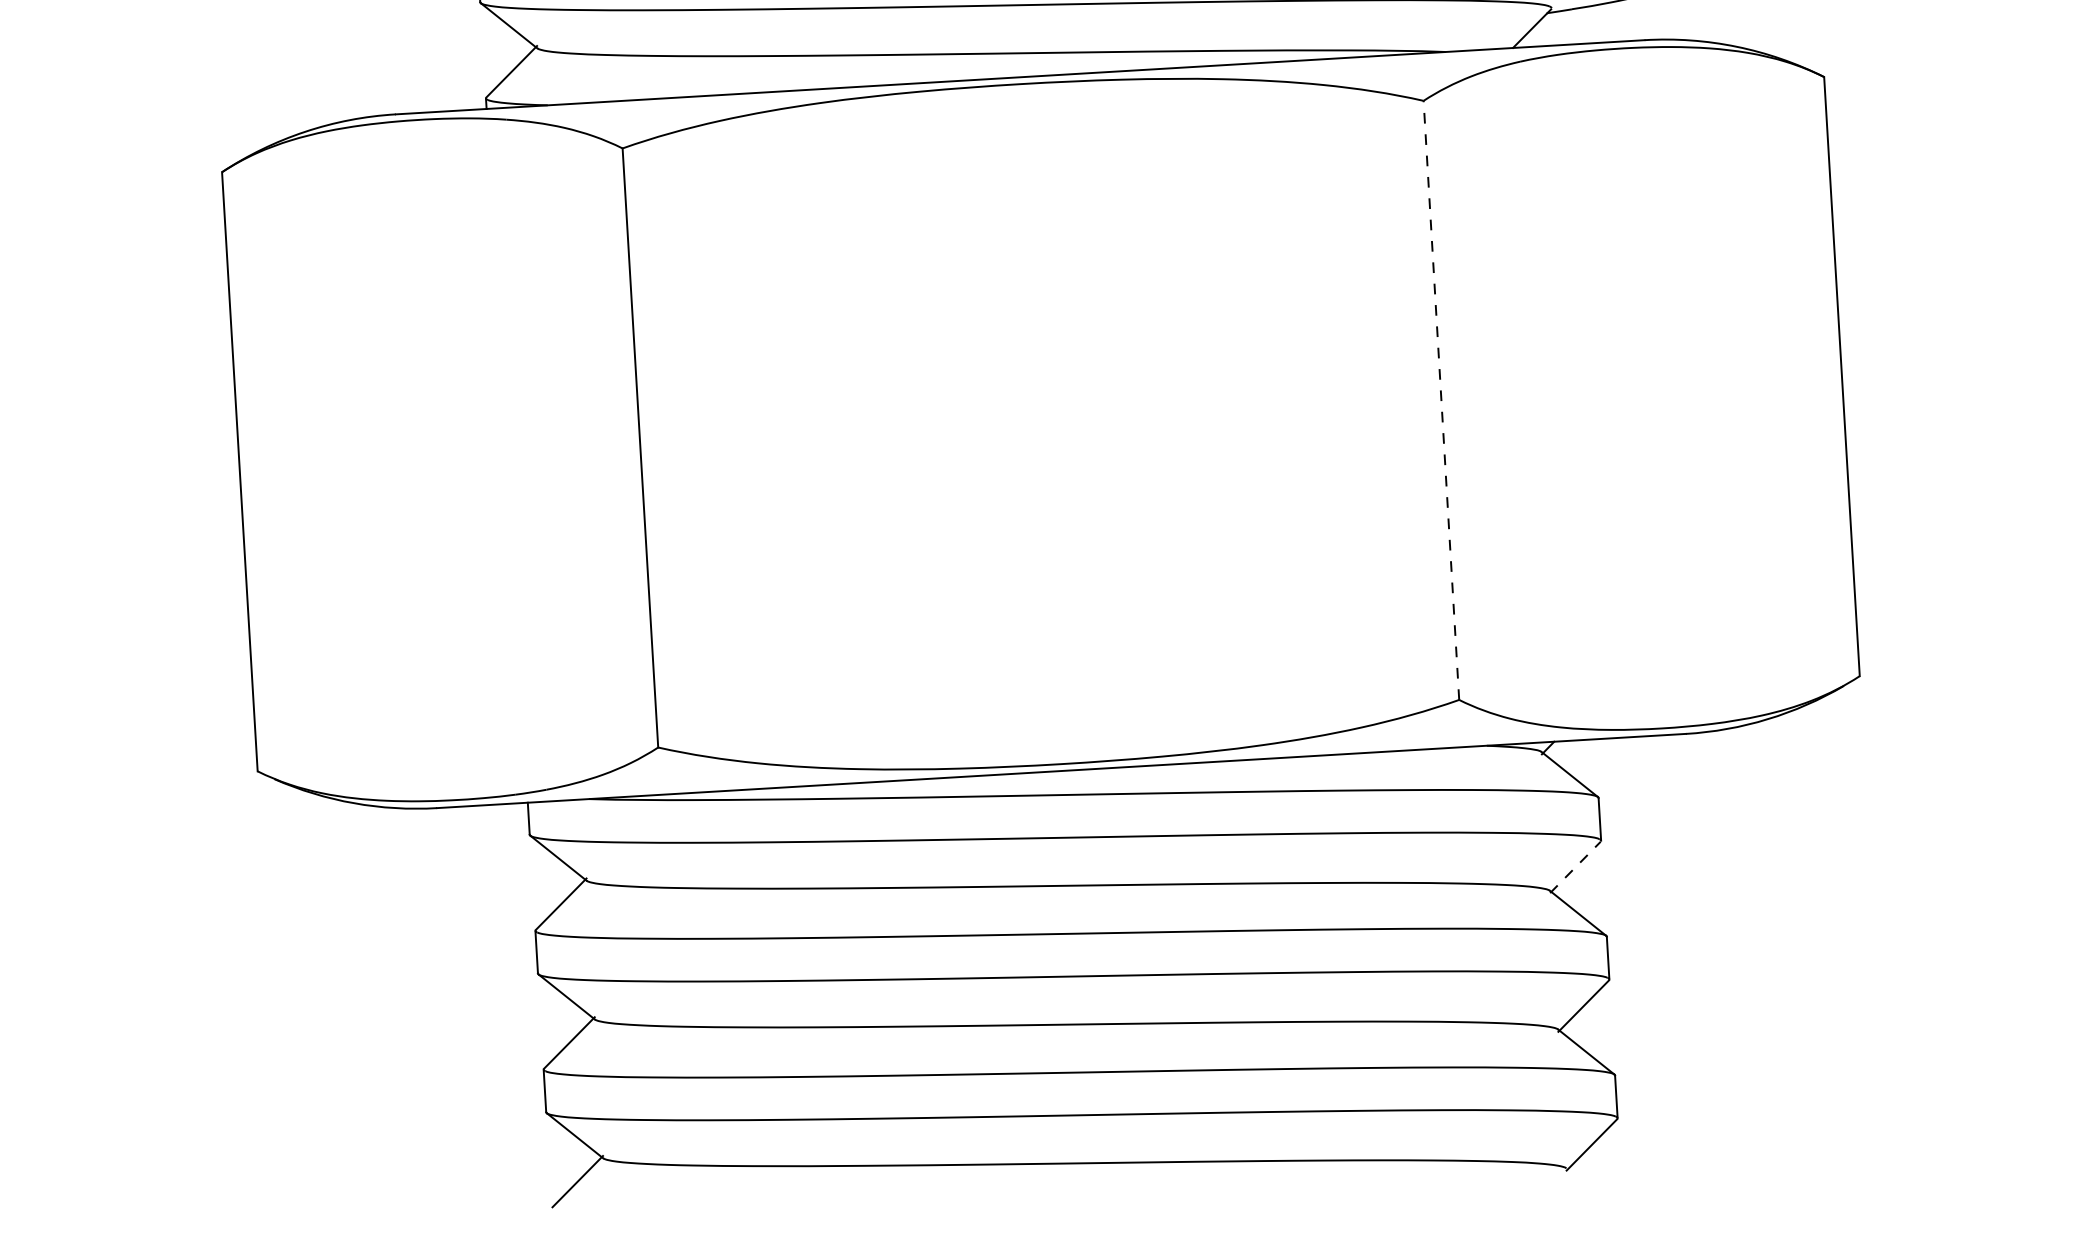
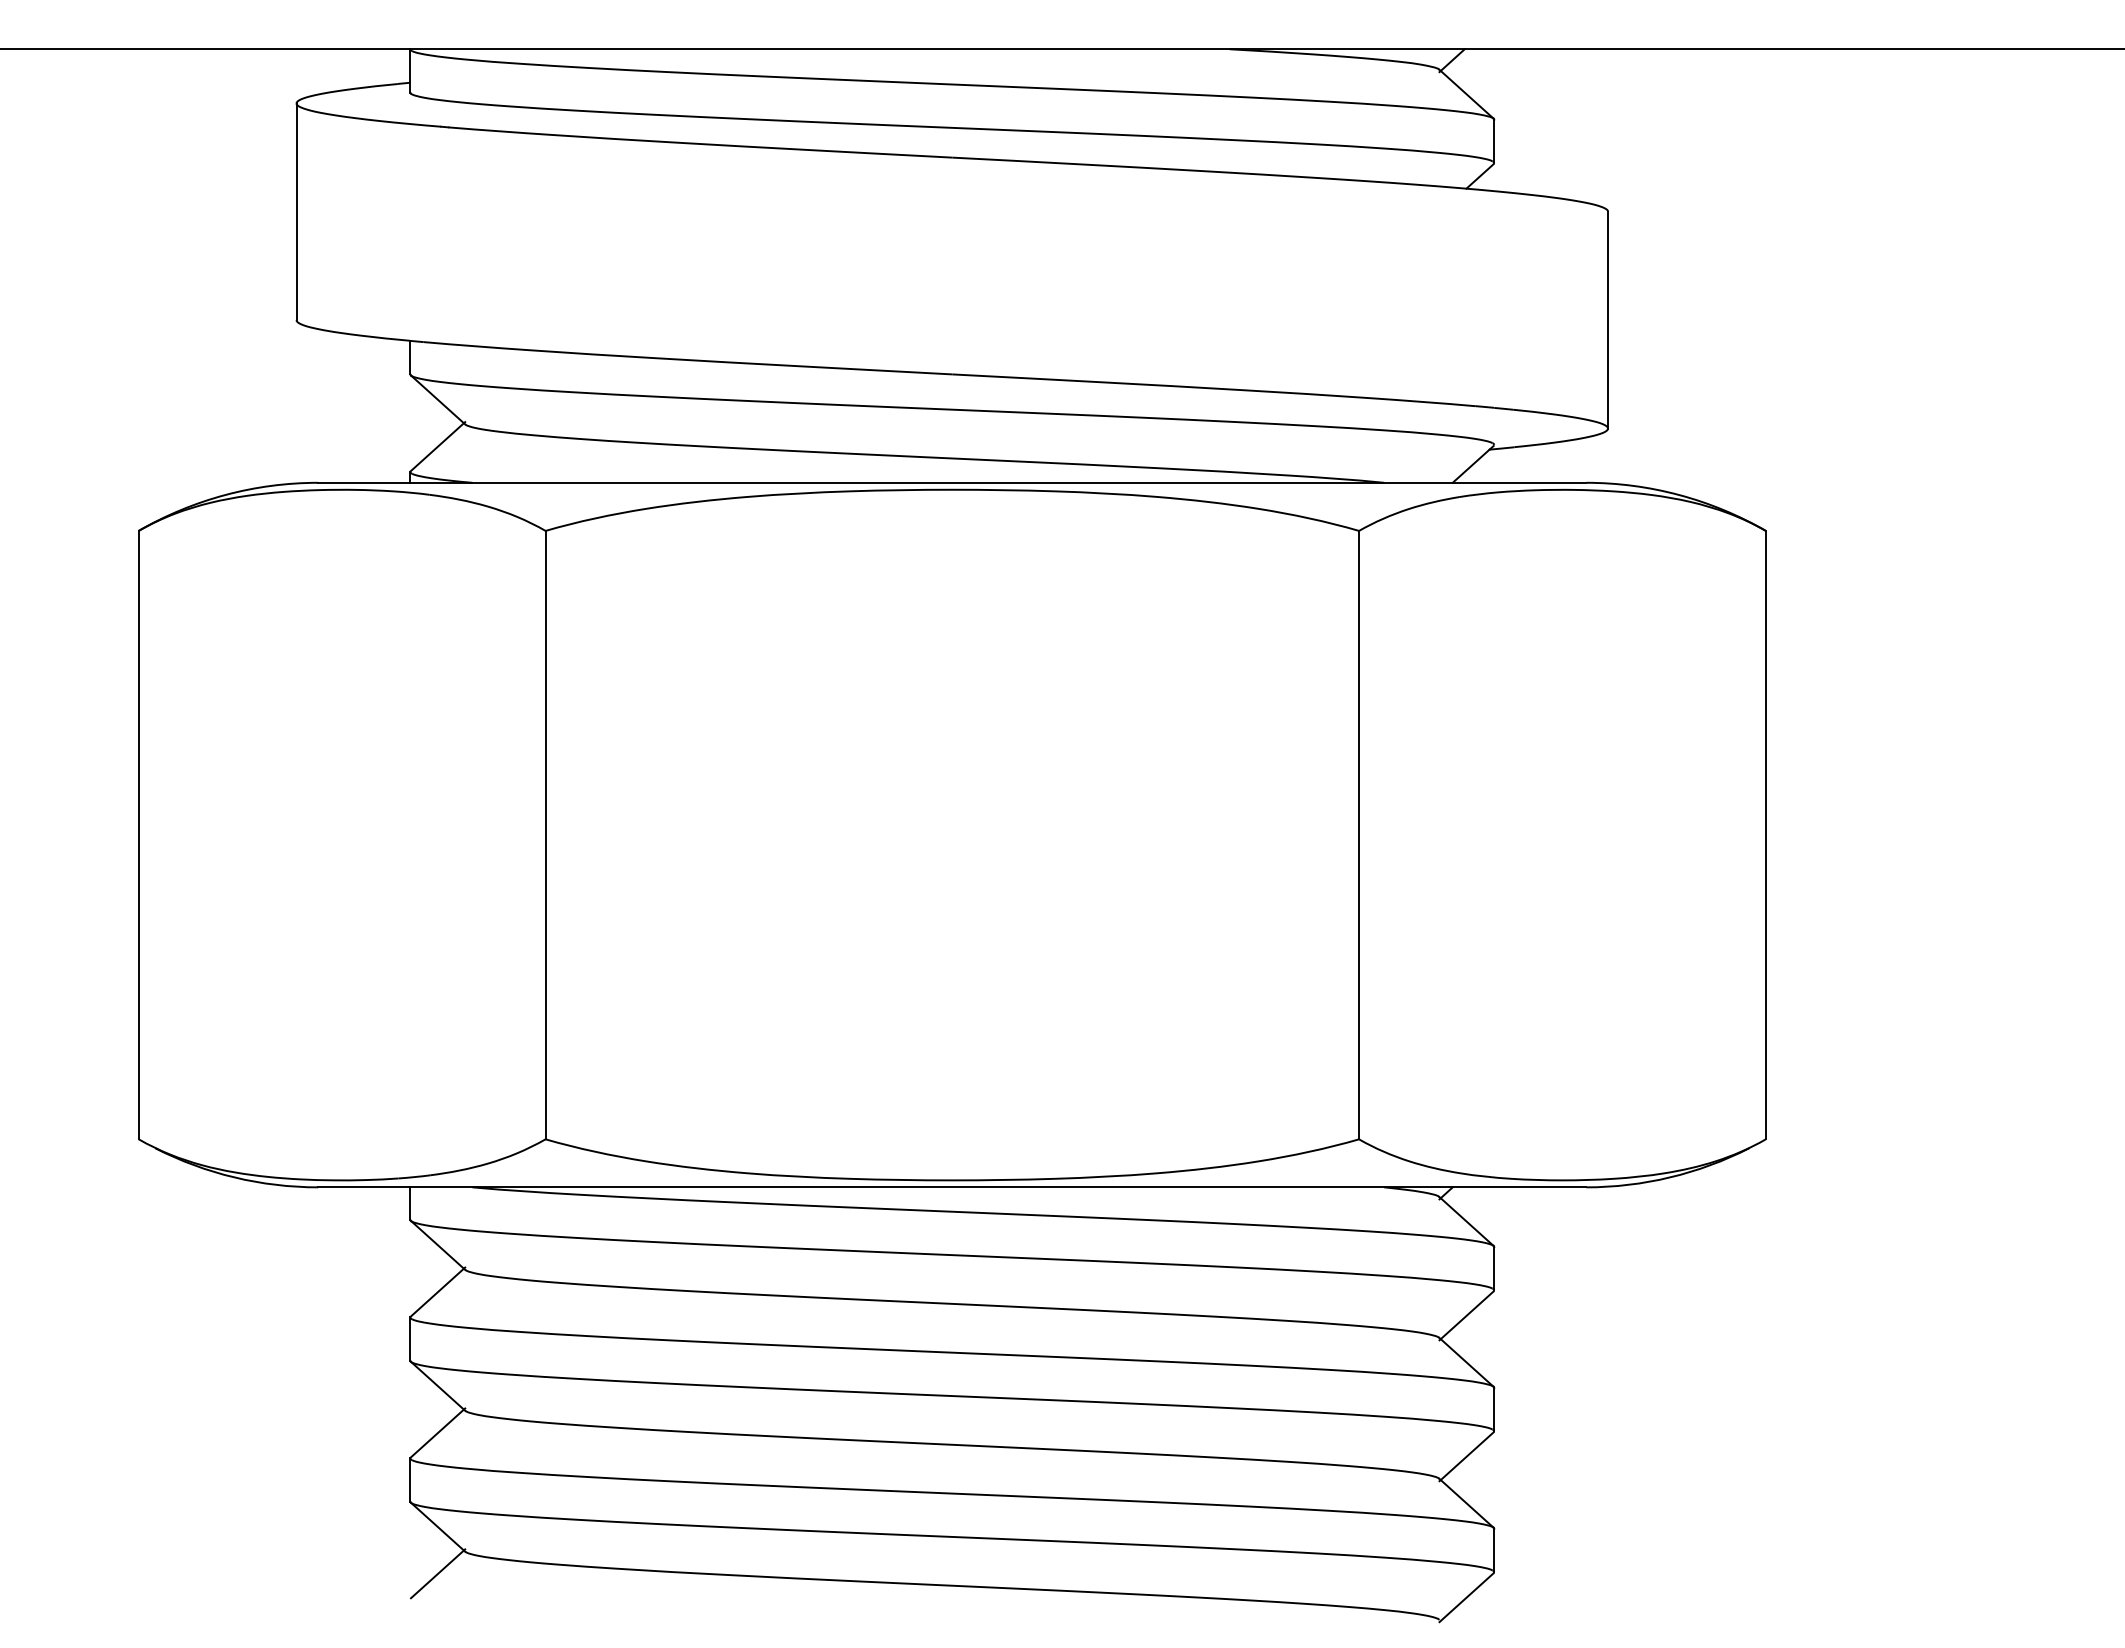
line: (1441, 399) -> (1359, 834), dashed -> solid
line: (1575, 867) -> (1466, 1315), dashed -> solid

